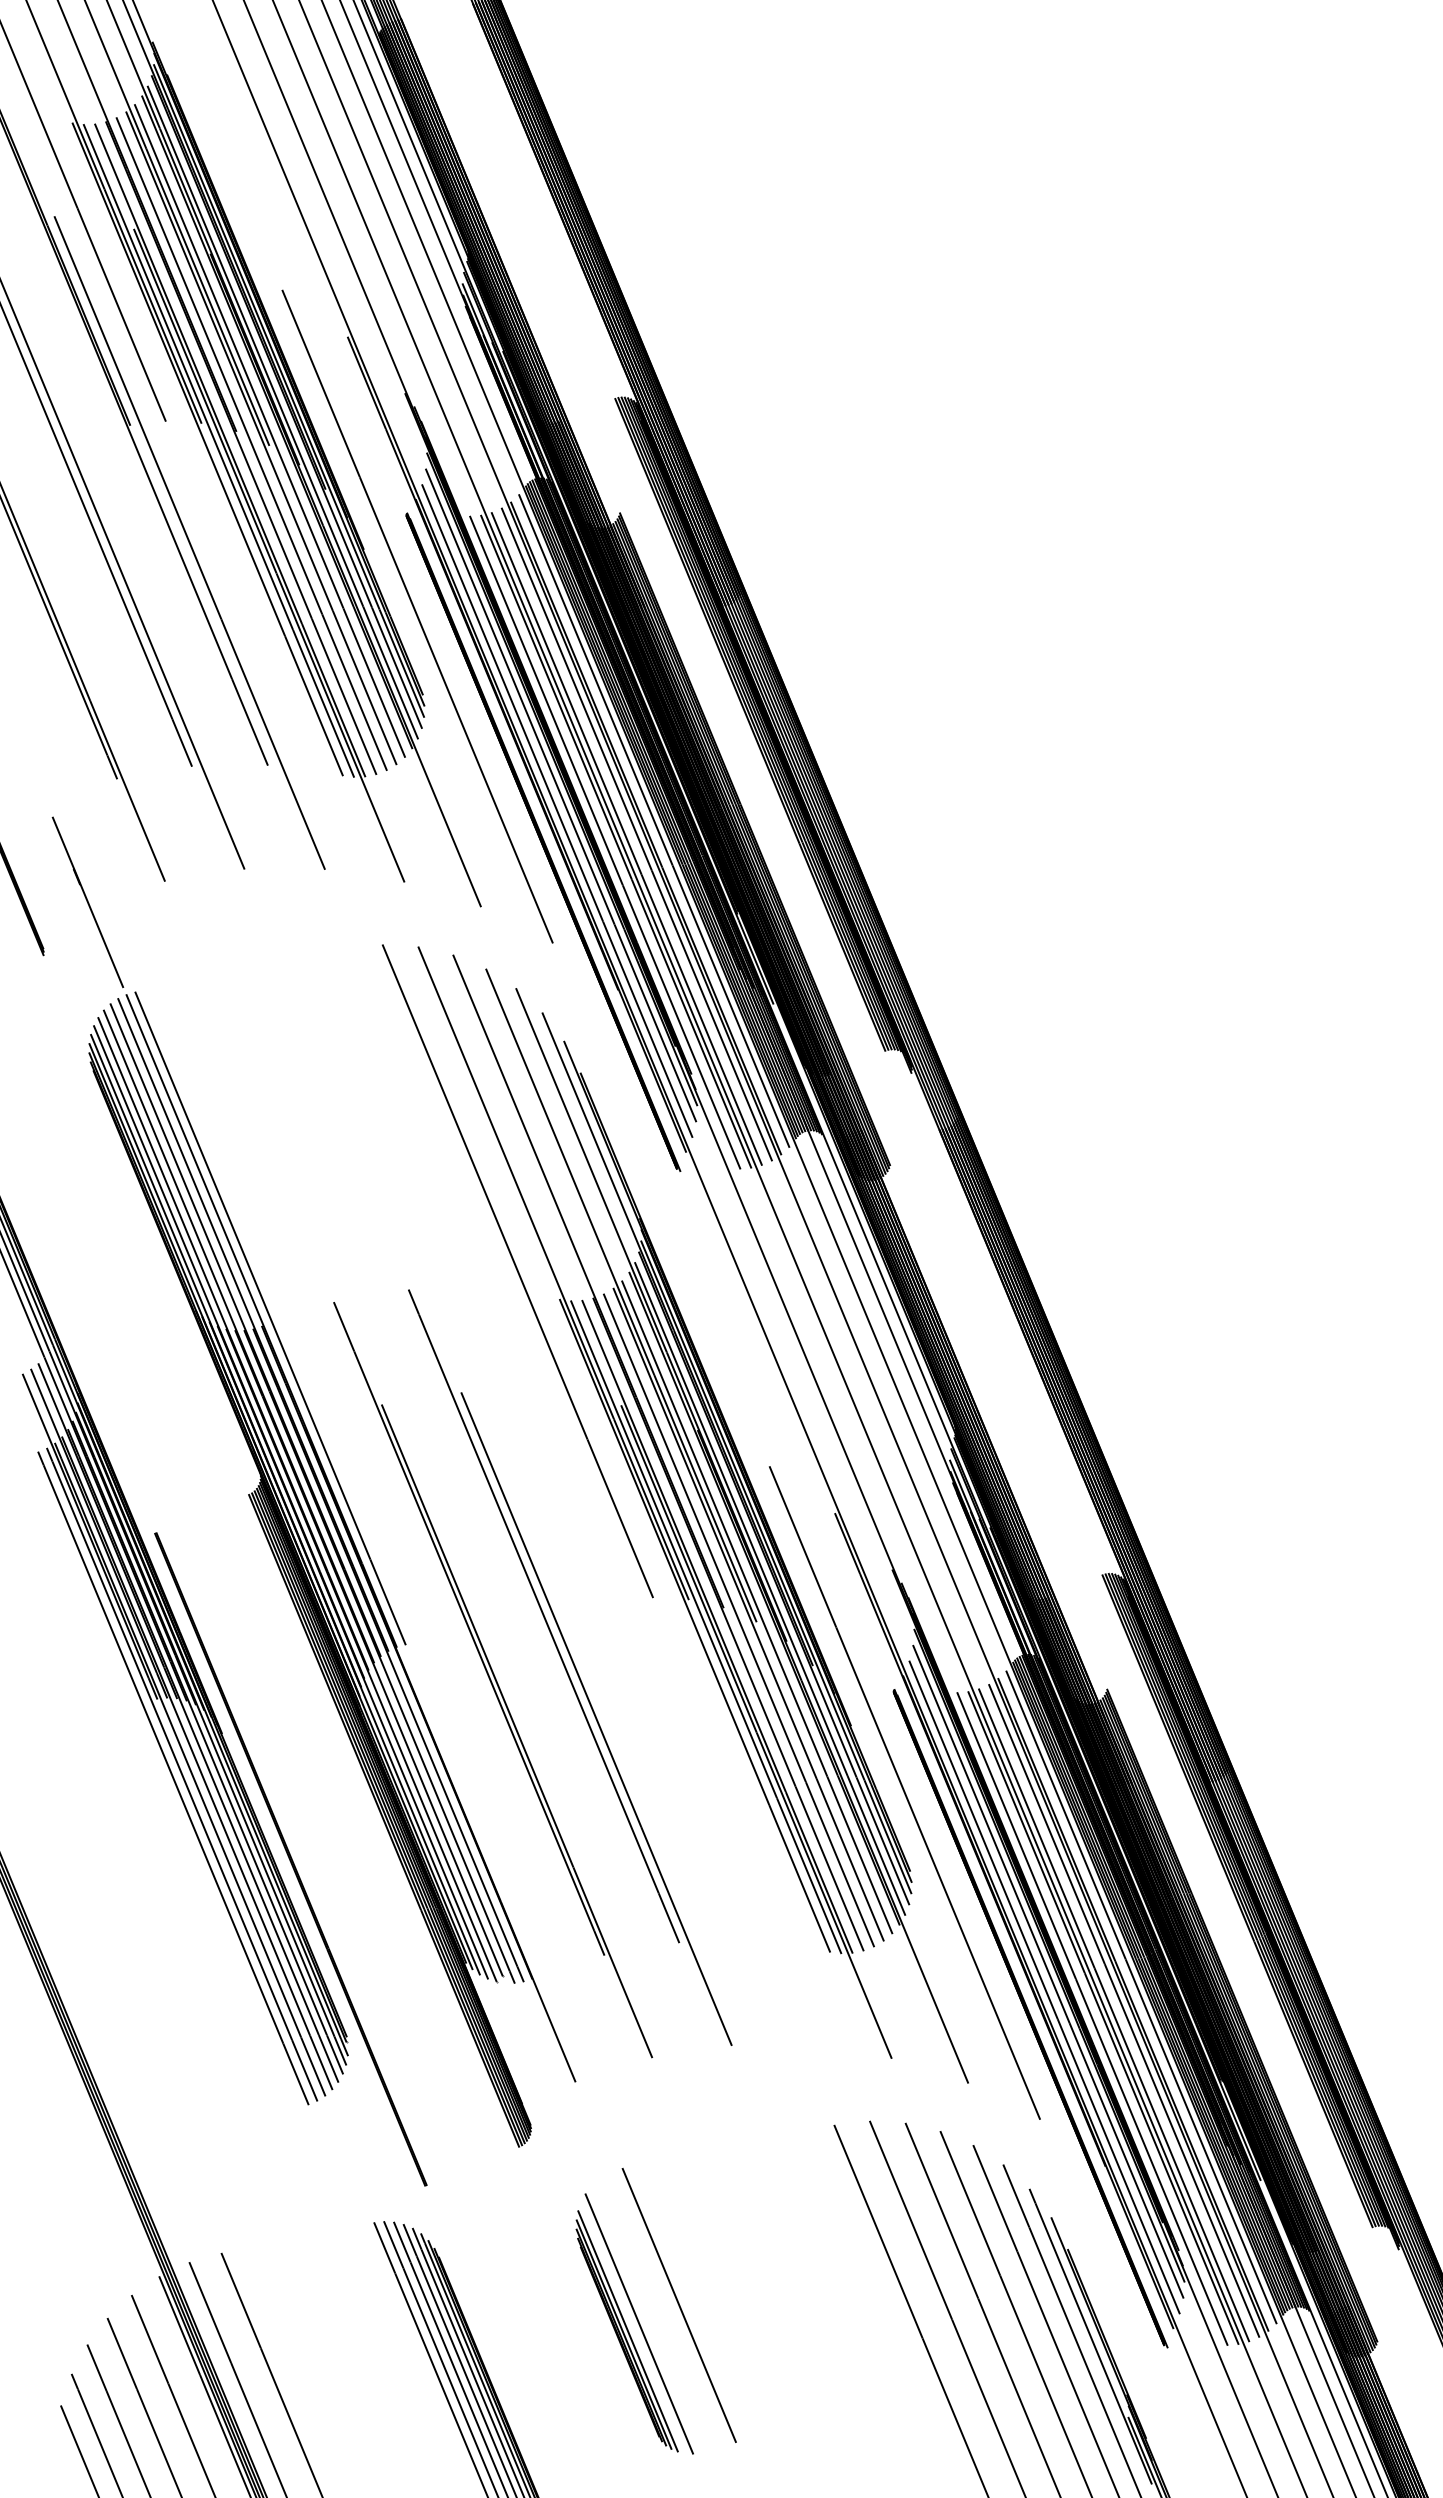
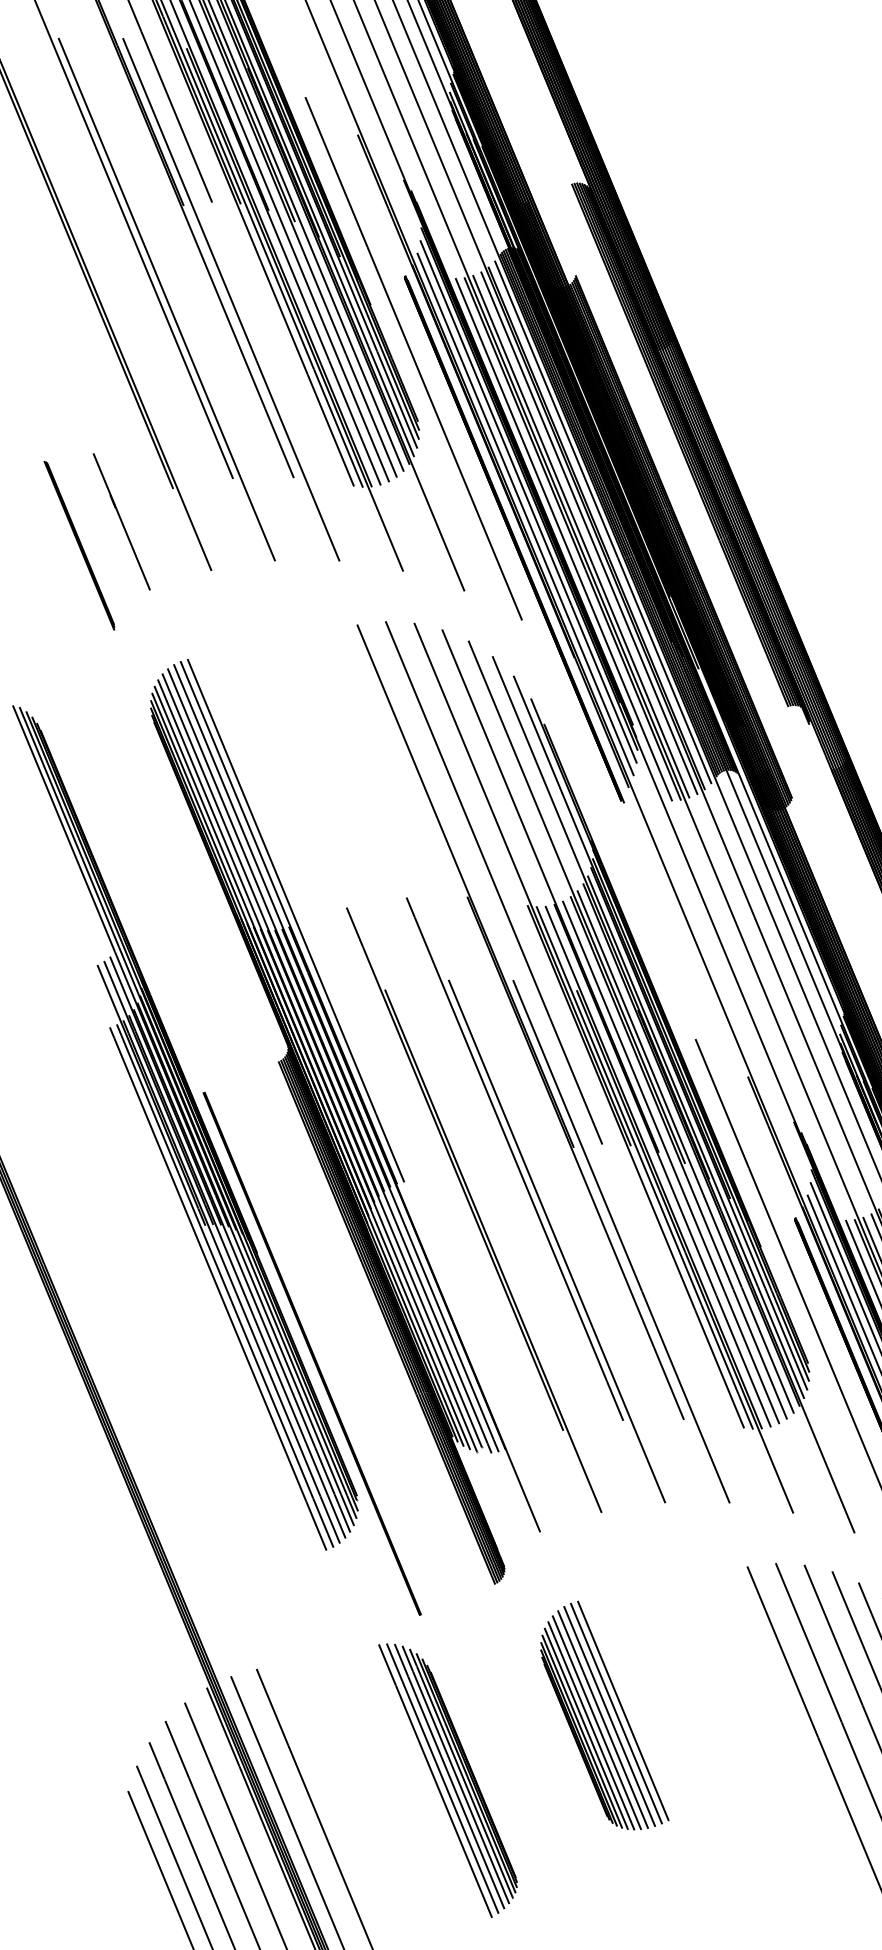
line: (87, 902) -> (121, 521), moved
part: (579, 1497) -> (543, 1064), added
line: (670, 2308) -> (616, 1713), added
line: (662, 2312) -> (609, 1716), added
line: (653, 2315) -> (602, 1719), added
line: (645, 2320) -> (596, 1723), added
line: (632, 2327) -> (585, 1728), added

